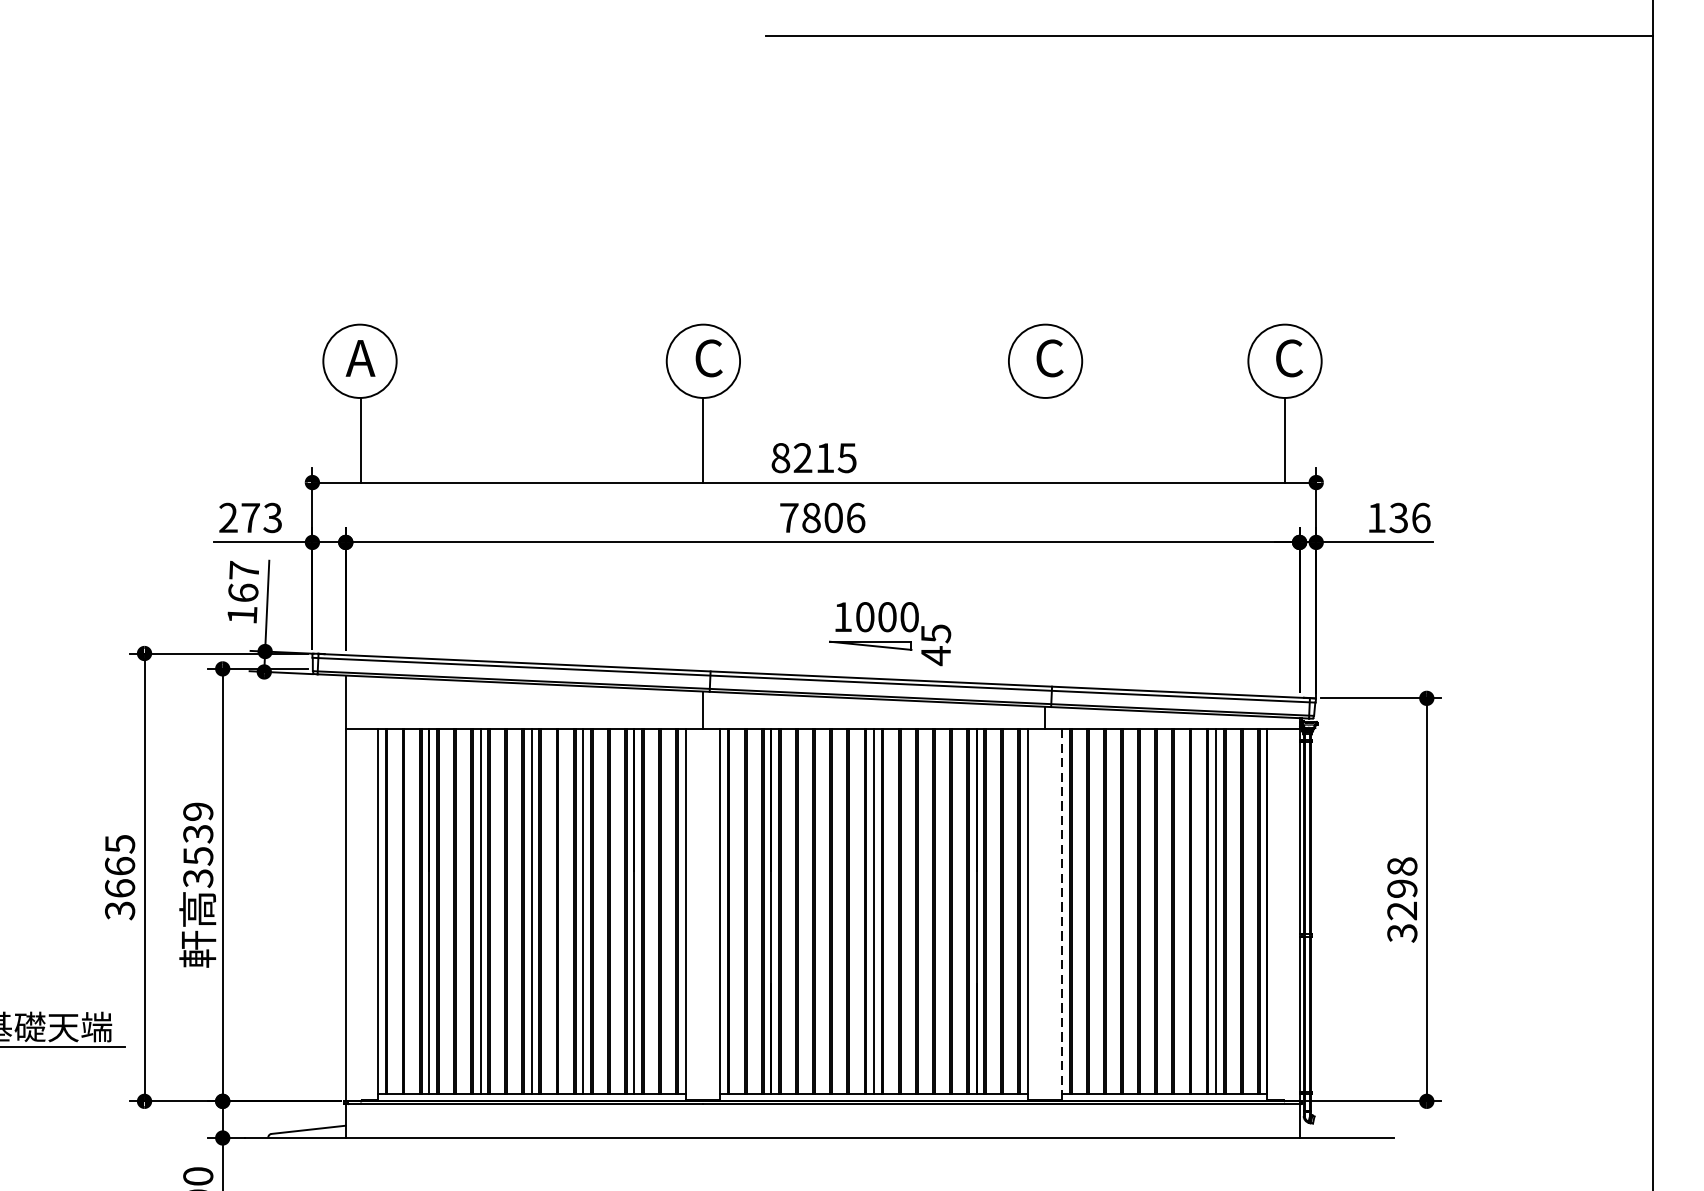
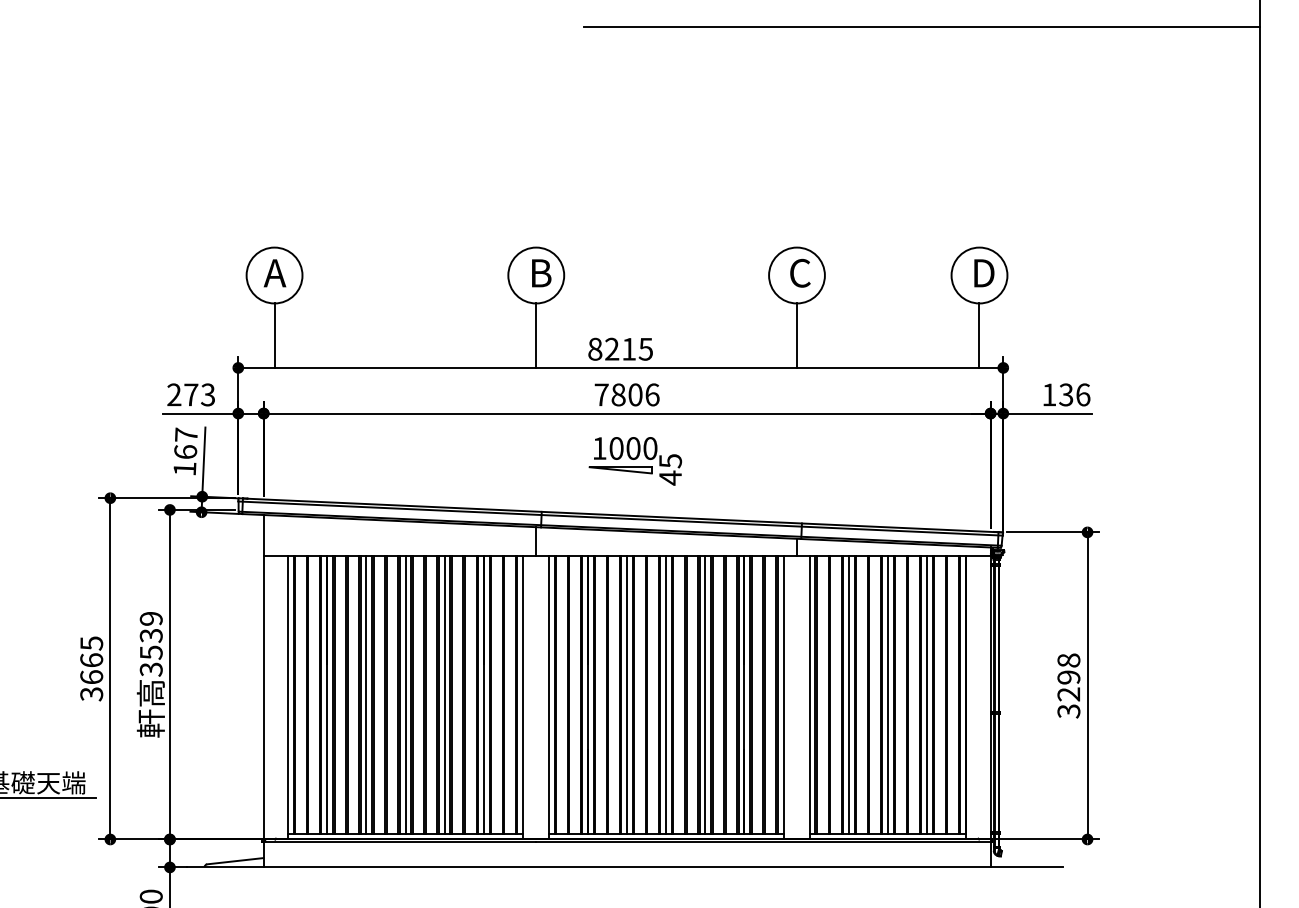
text: (708, 357) -> (540, 272), C -> B
text: (1290, 357) -> (983, 272), C -> D
line: (1044, 440) -> (796, 335), added
part: (890, 634) -> (635, 461), moved
line: (823, 911) -> (627, 694), added
line: (925, 911) -> (705, 694), added
line: (1113, 911) -> (848, 694), added
line: (1164, 911) -> (887, 694), added
line: (1061, 915) -> (809, 697), dashed -> solid

